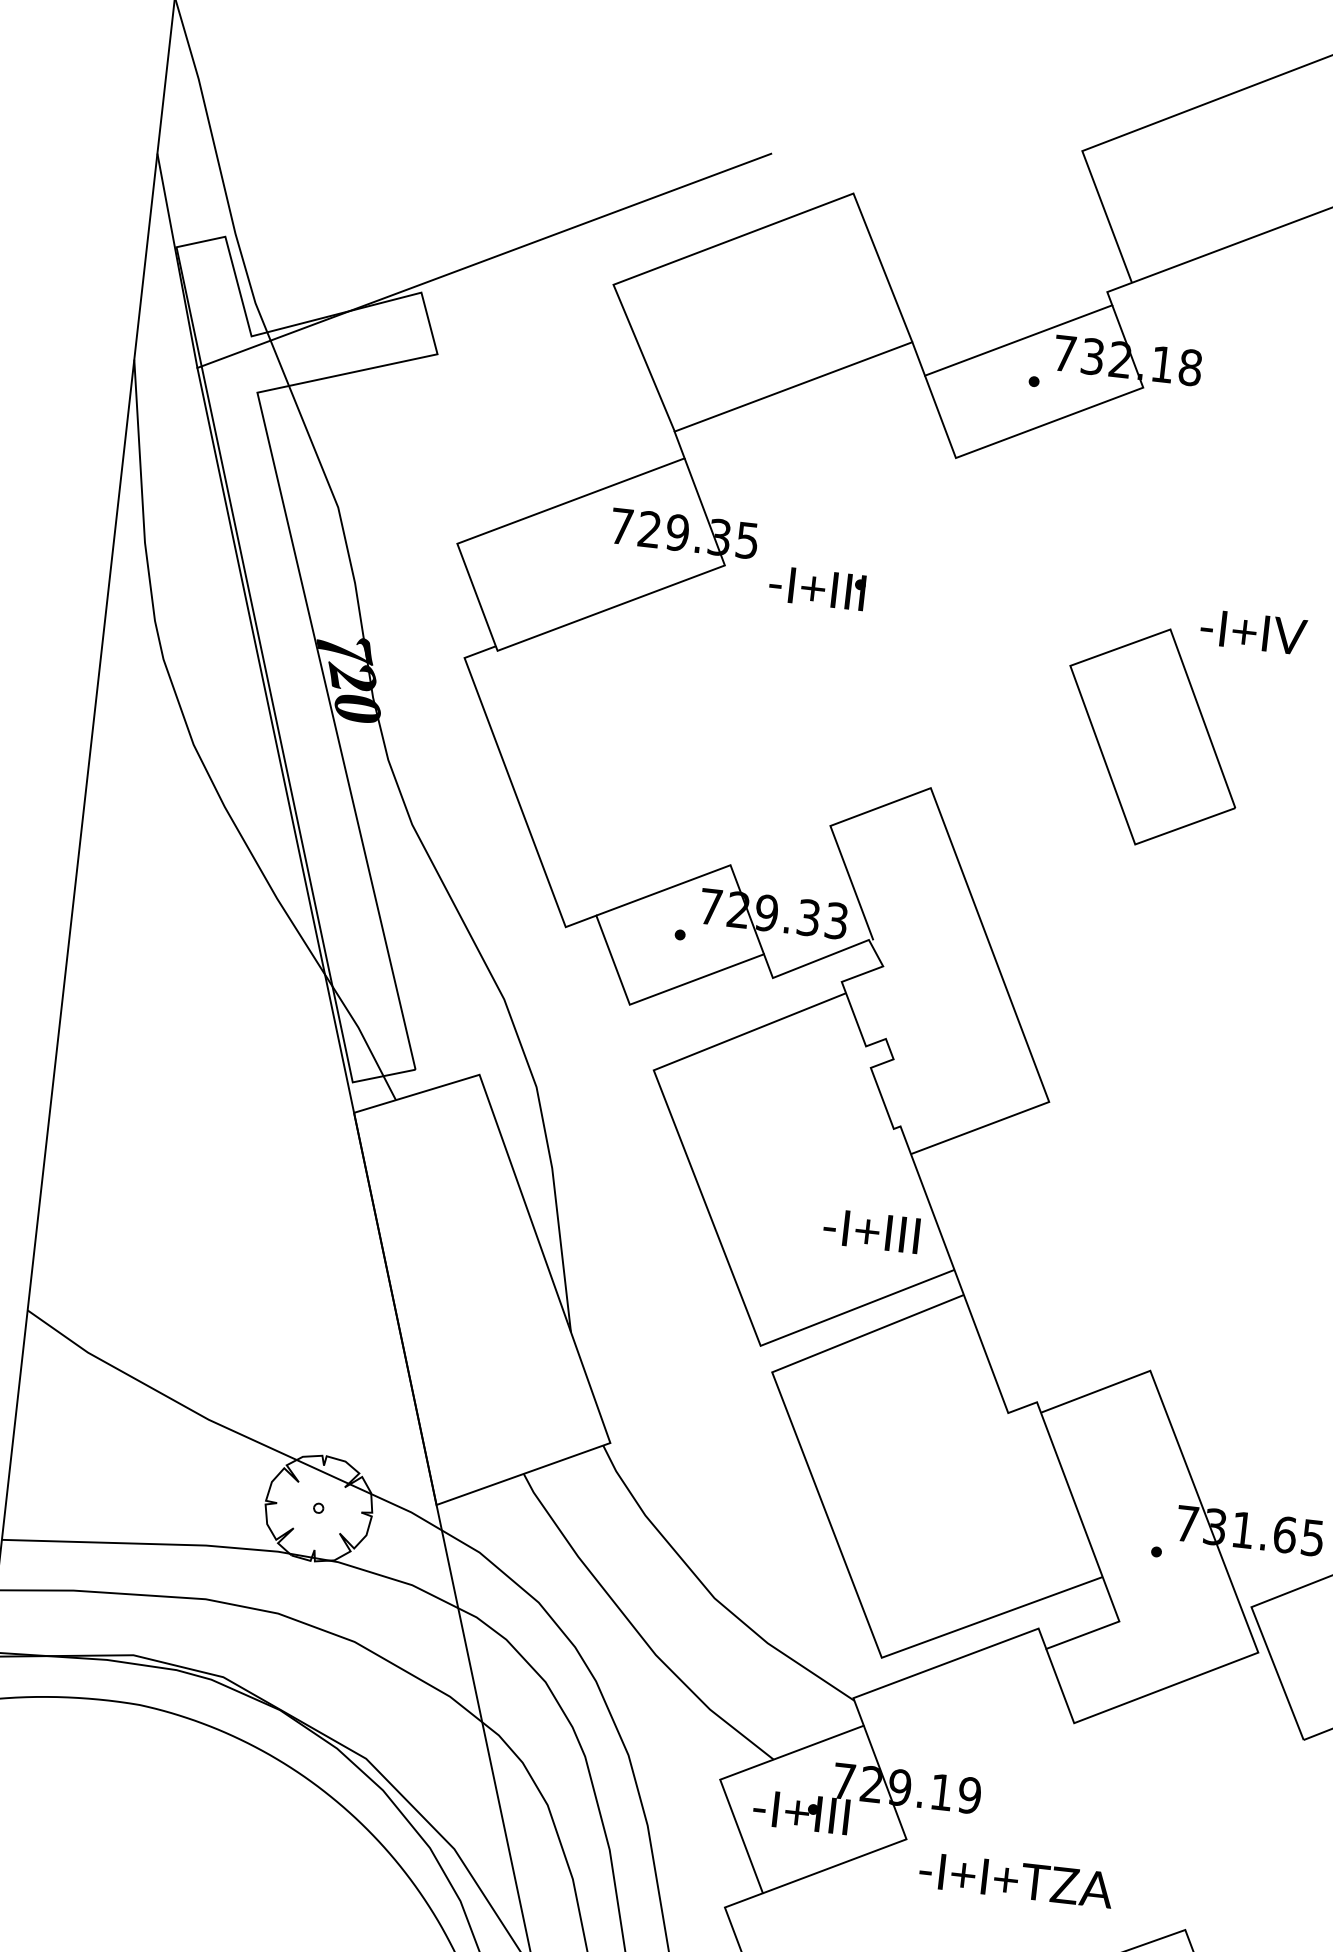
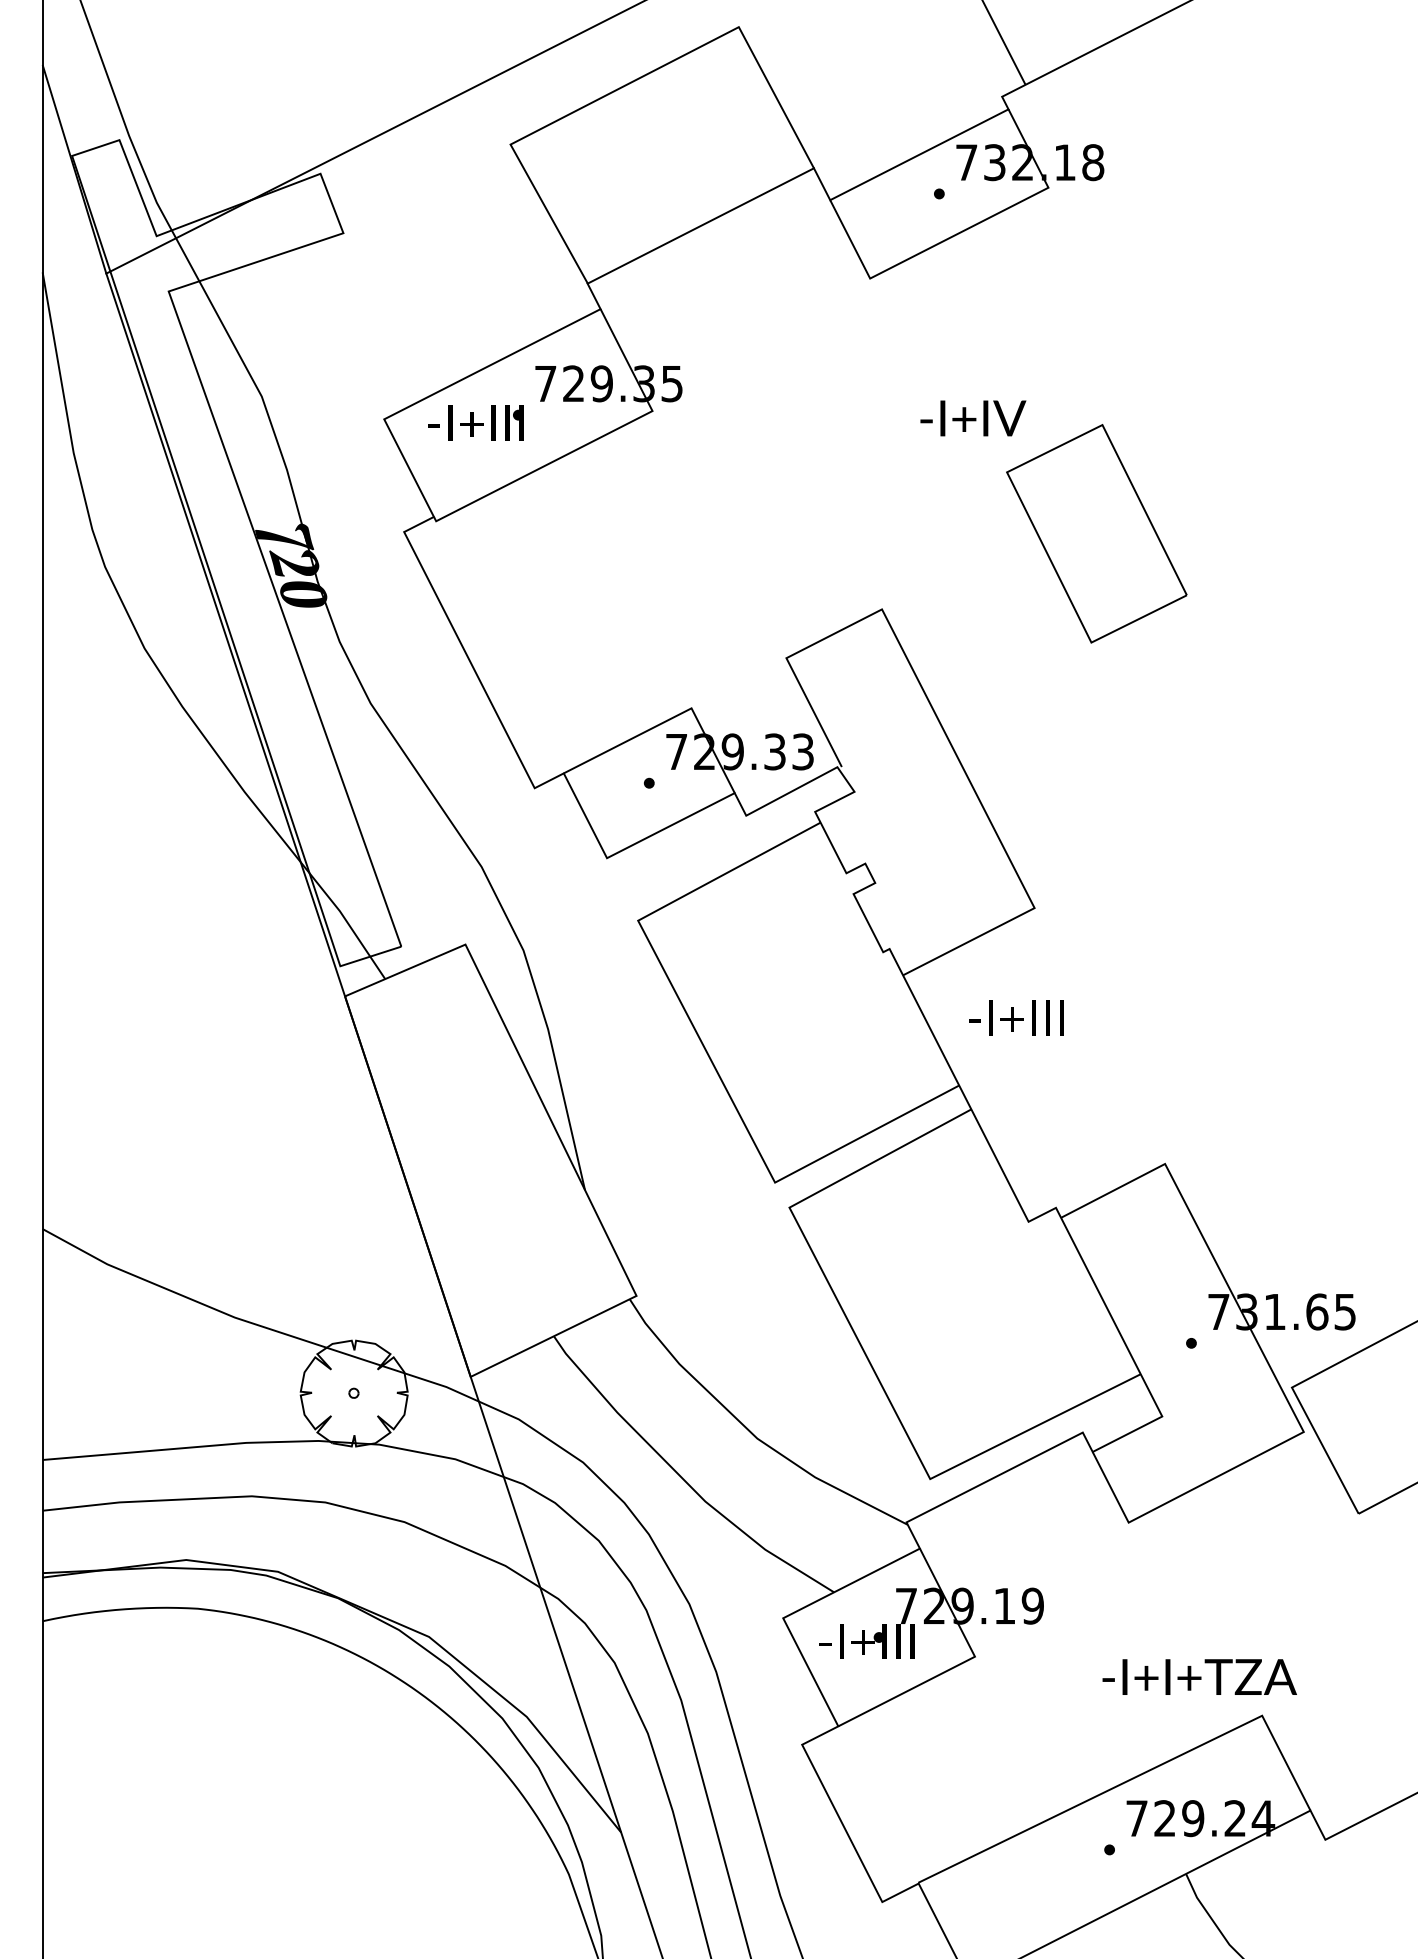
part: (817, 587) -> (475, 422), moved
text: (1253, 632) -> (973, 418), moved
text: (871, 1230) -> (1016, 1017), moved
text: (1016, 1879) -> (1199, 1676), moved

